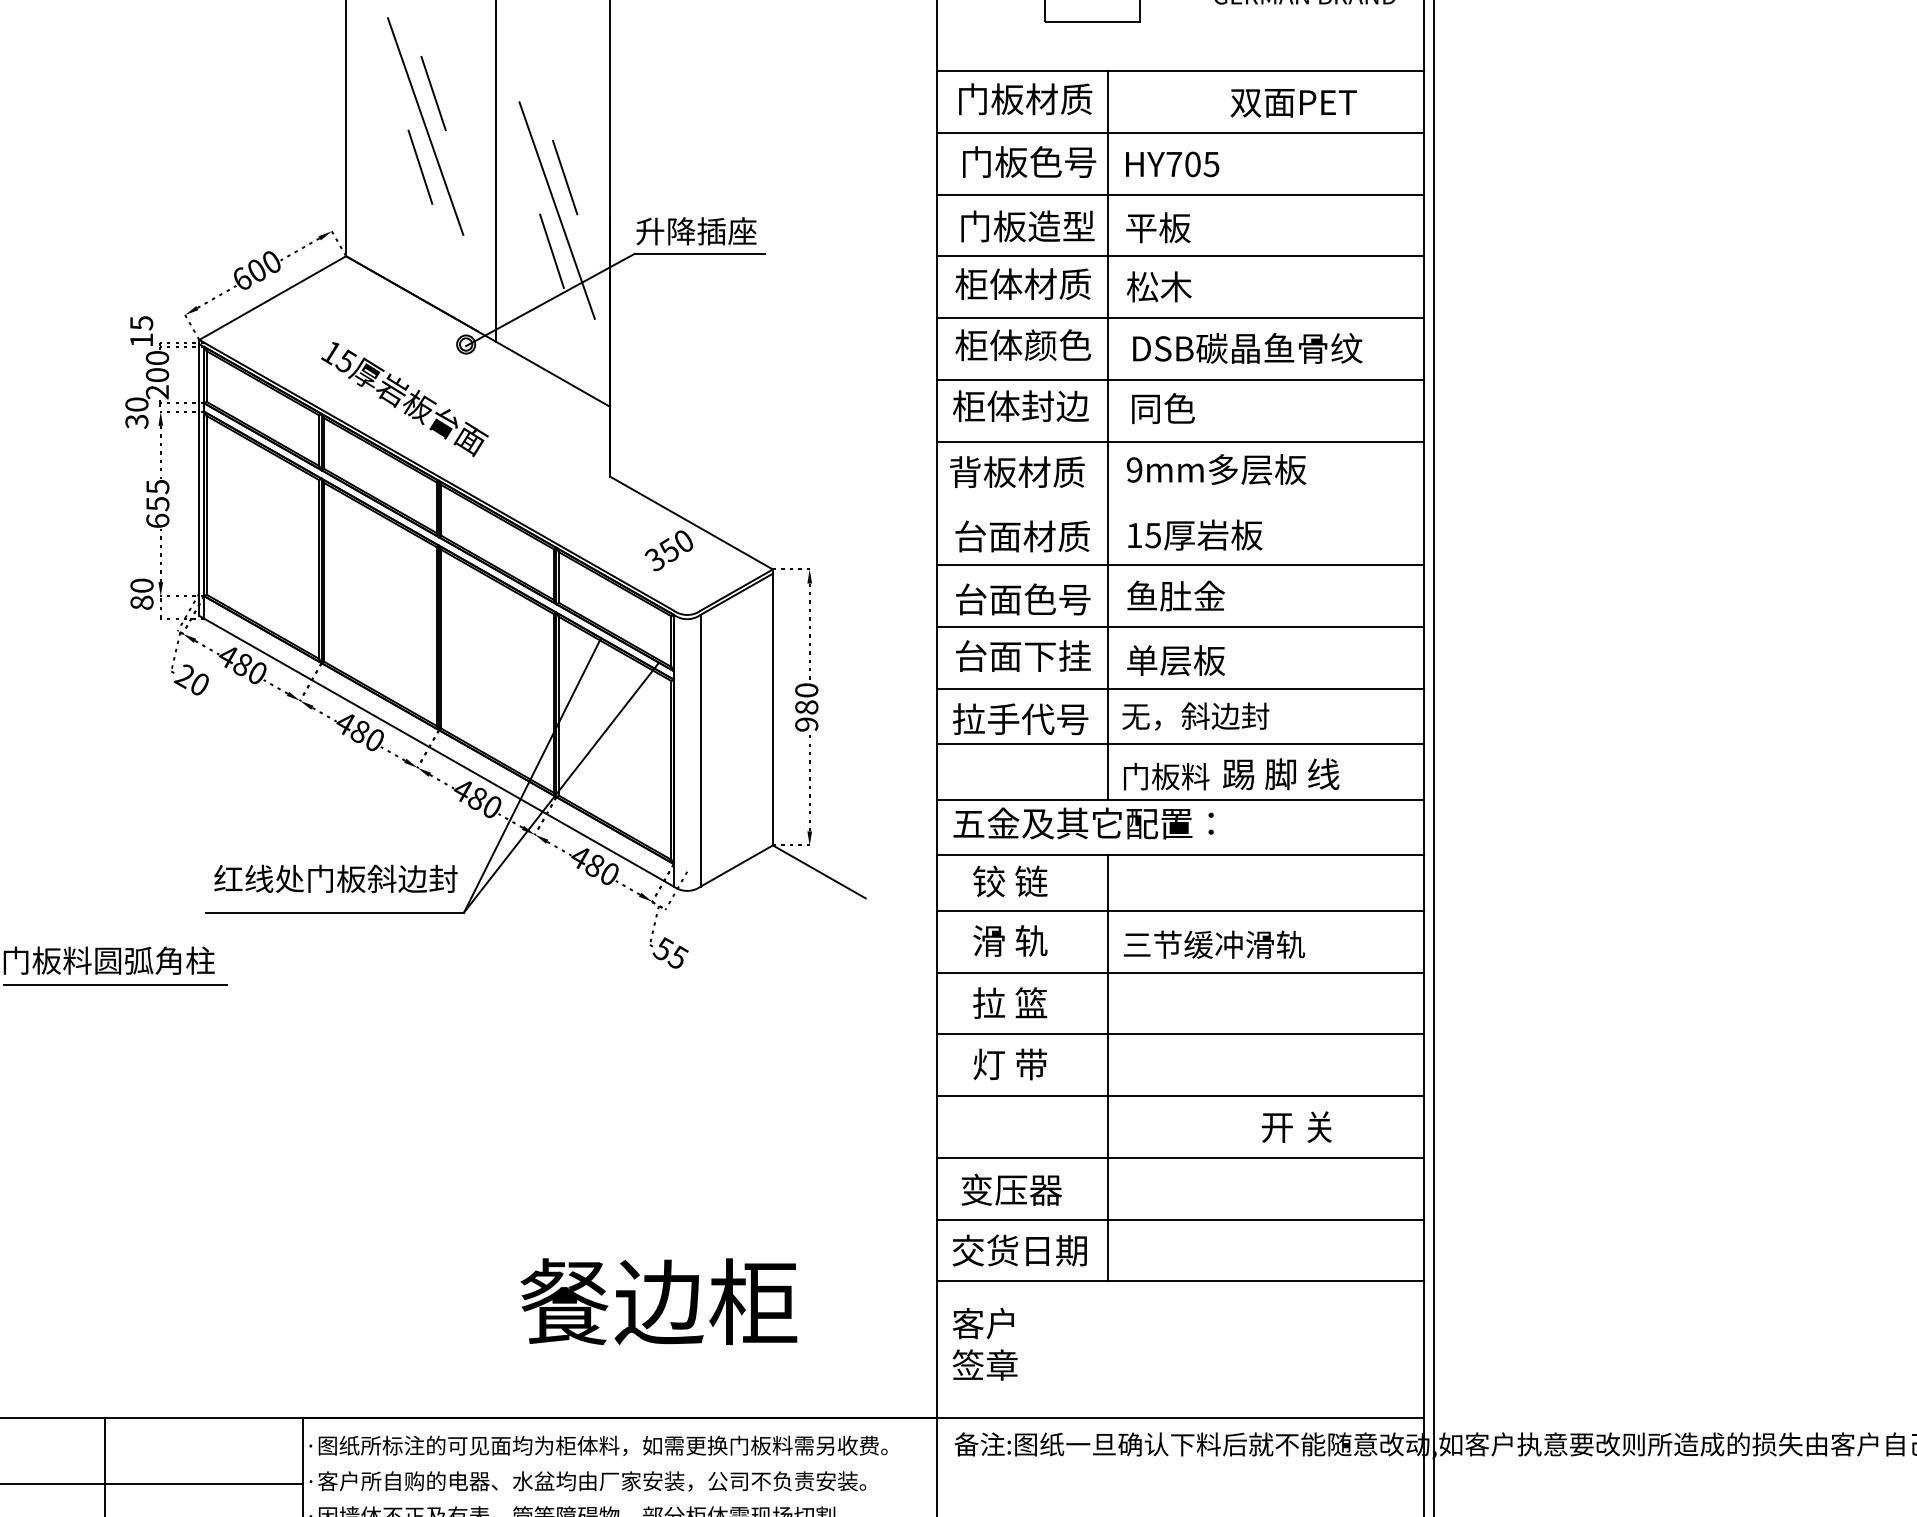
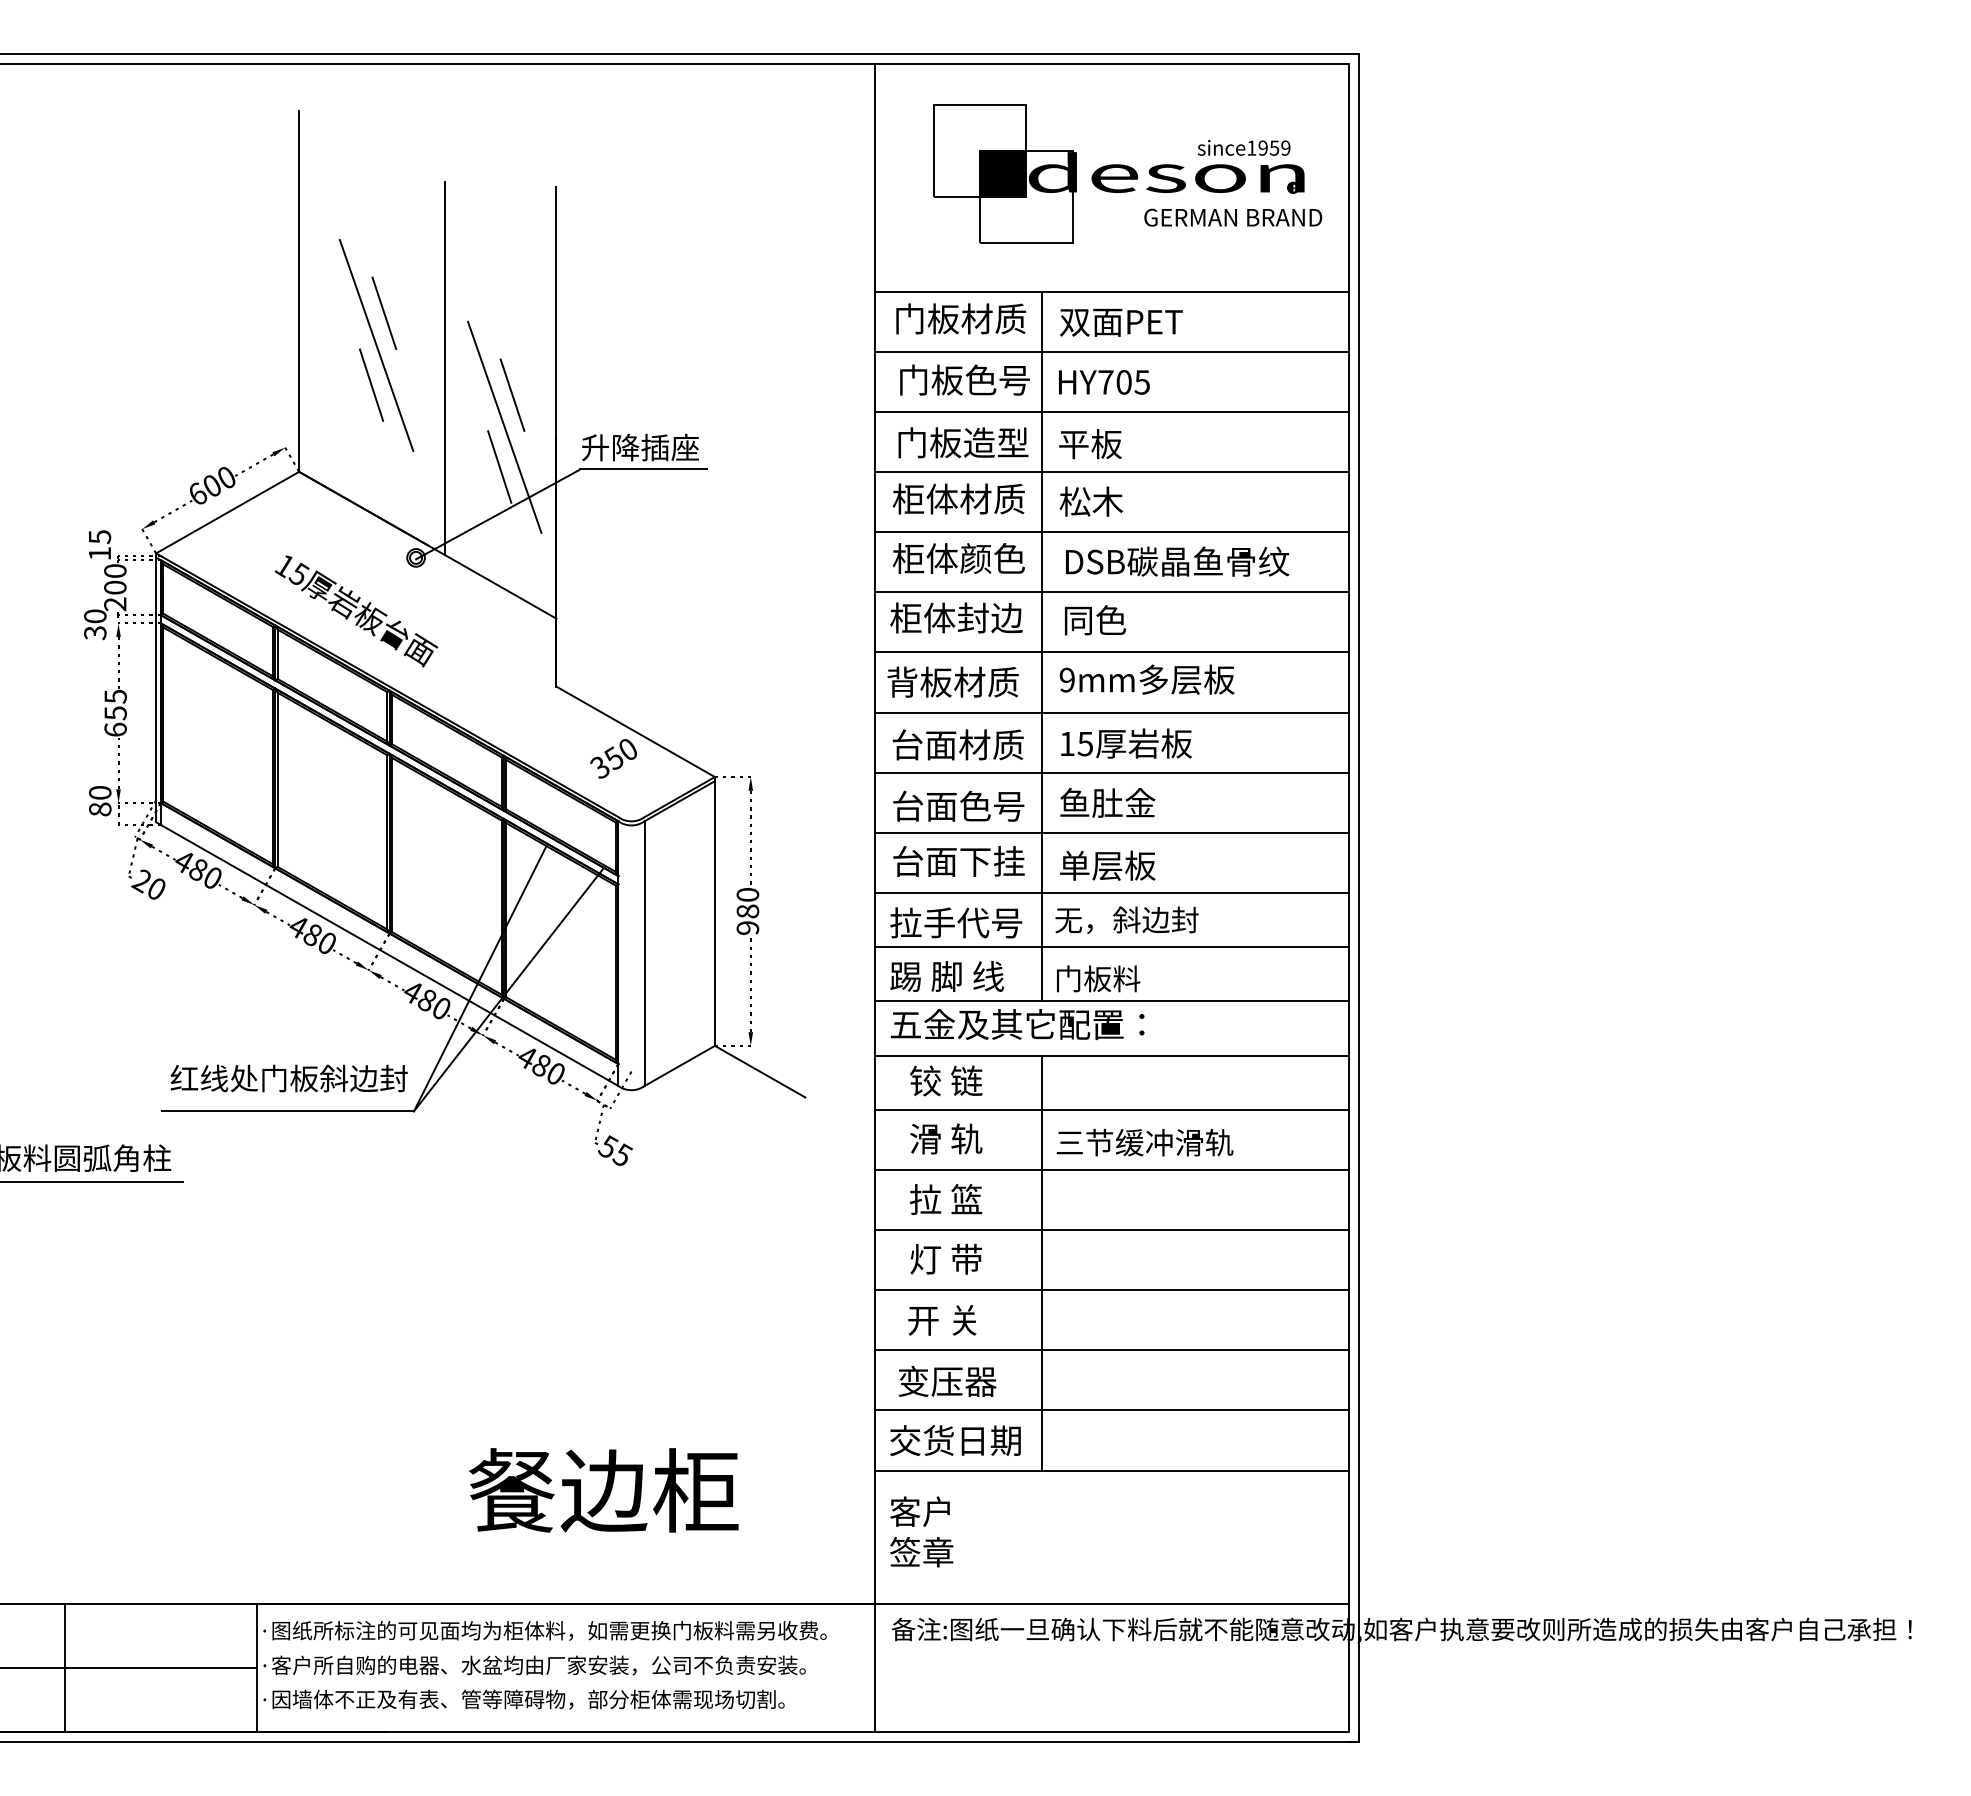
text: (1293, 102) -> (1121, 322), moved
line: (1179, 503) -> (1111, 712), added
text: (1280, 774) -> (946, 976), moved
text: (1296, 1127) -> (942, 1320), moved

